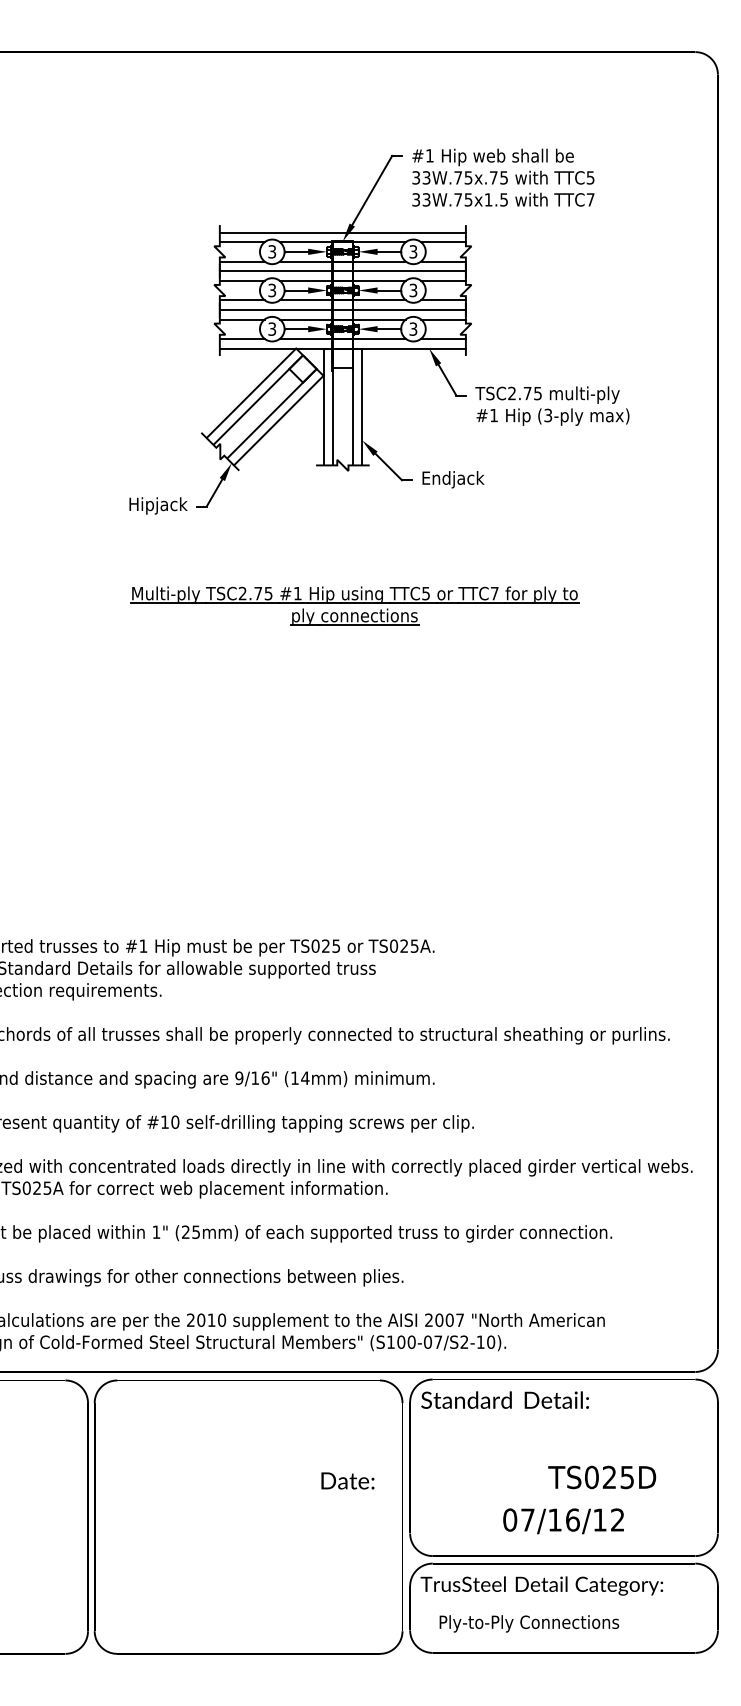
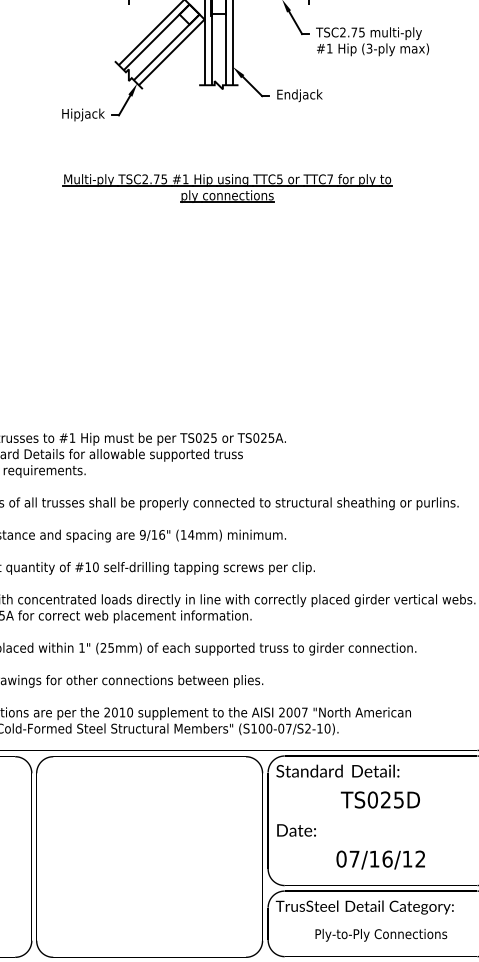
text: (602, 1477) -> (380, 800), moved
text: (347, 1480) -> (296, 830), moved
text: (529, 1623) -> (381, 935), moved

